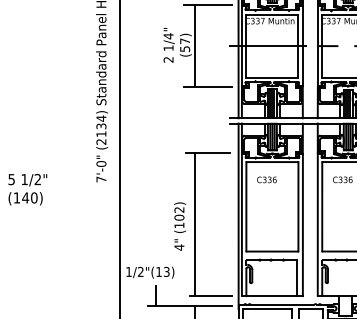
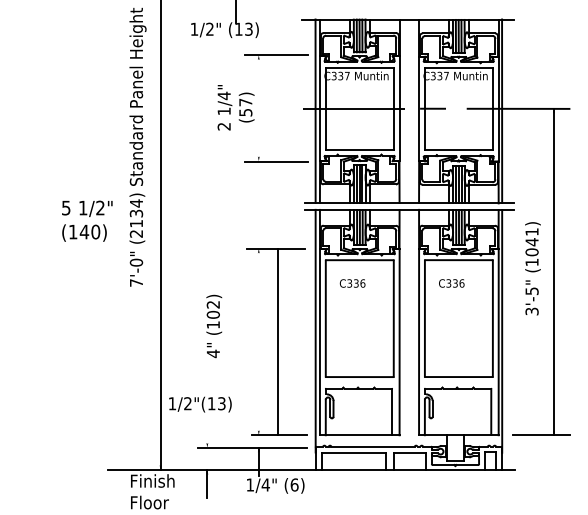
line: (194, 45) -> (258, 108), removed
text: (27, 189) -> (87, 220), moved
line: (194, 224) -> (277, 341), moved
text: (180, 226) -> (214, 326), moved
line: (155, 295) -> (207, 434), removed

